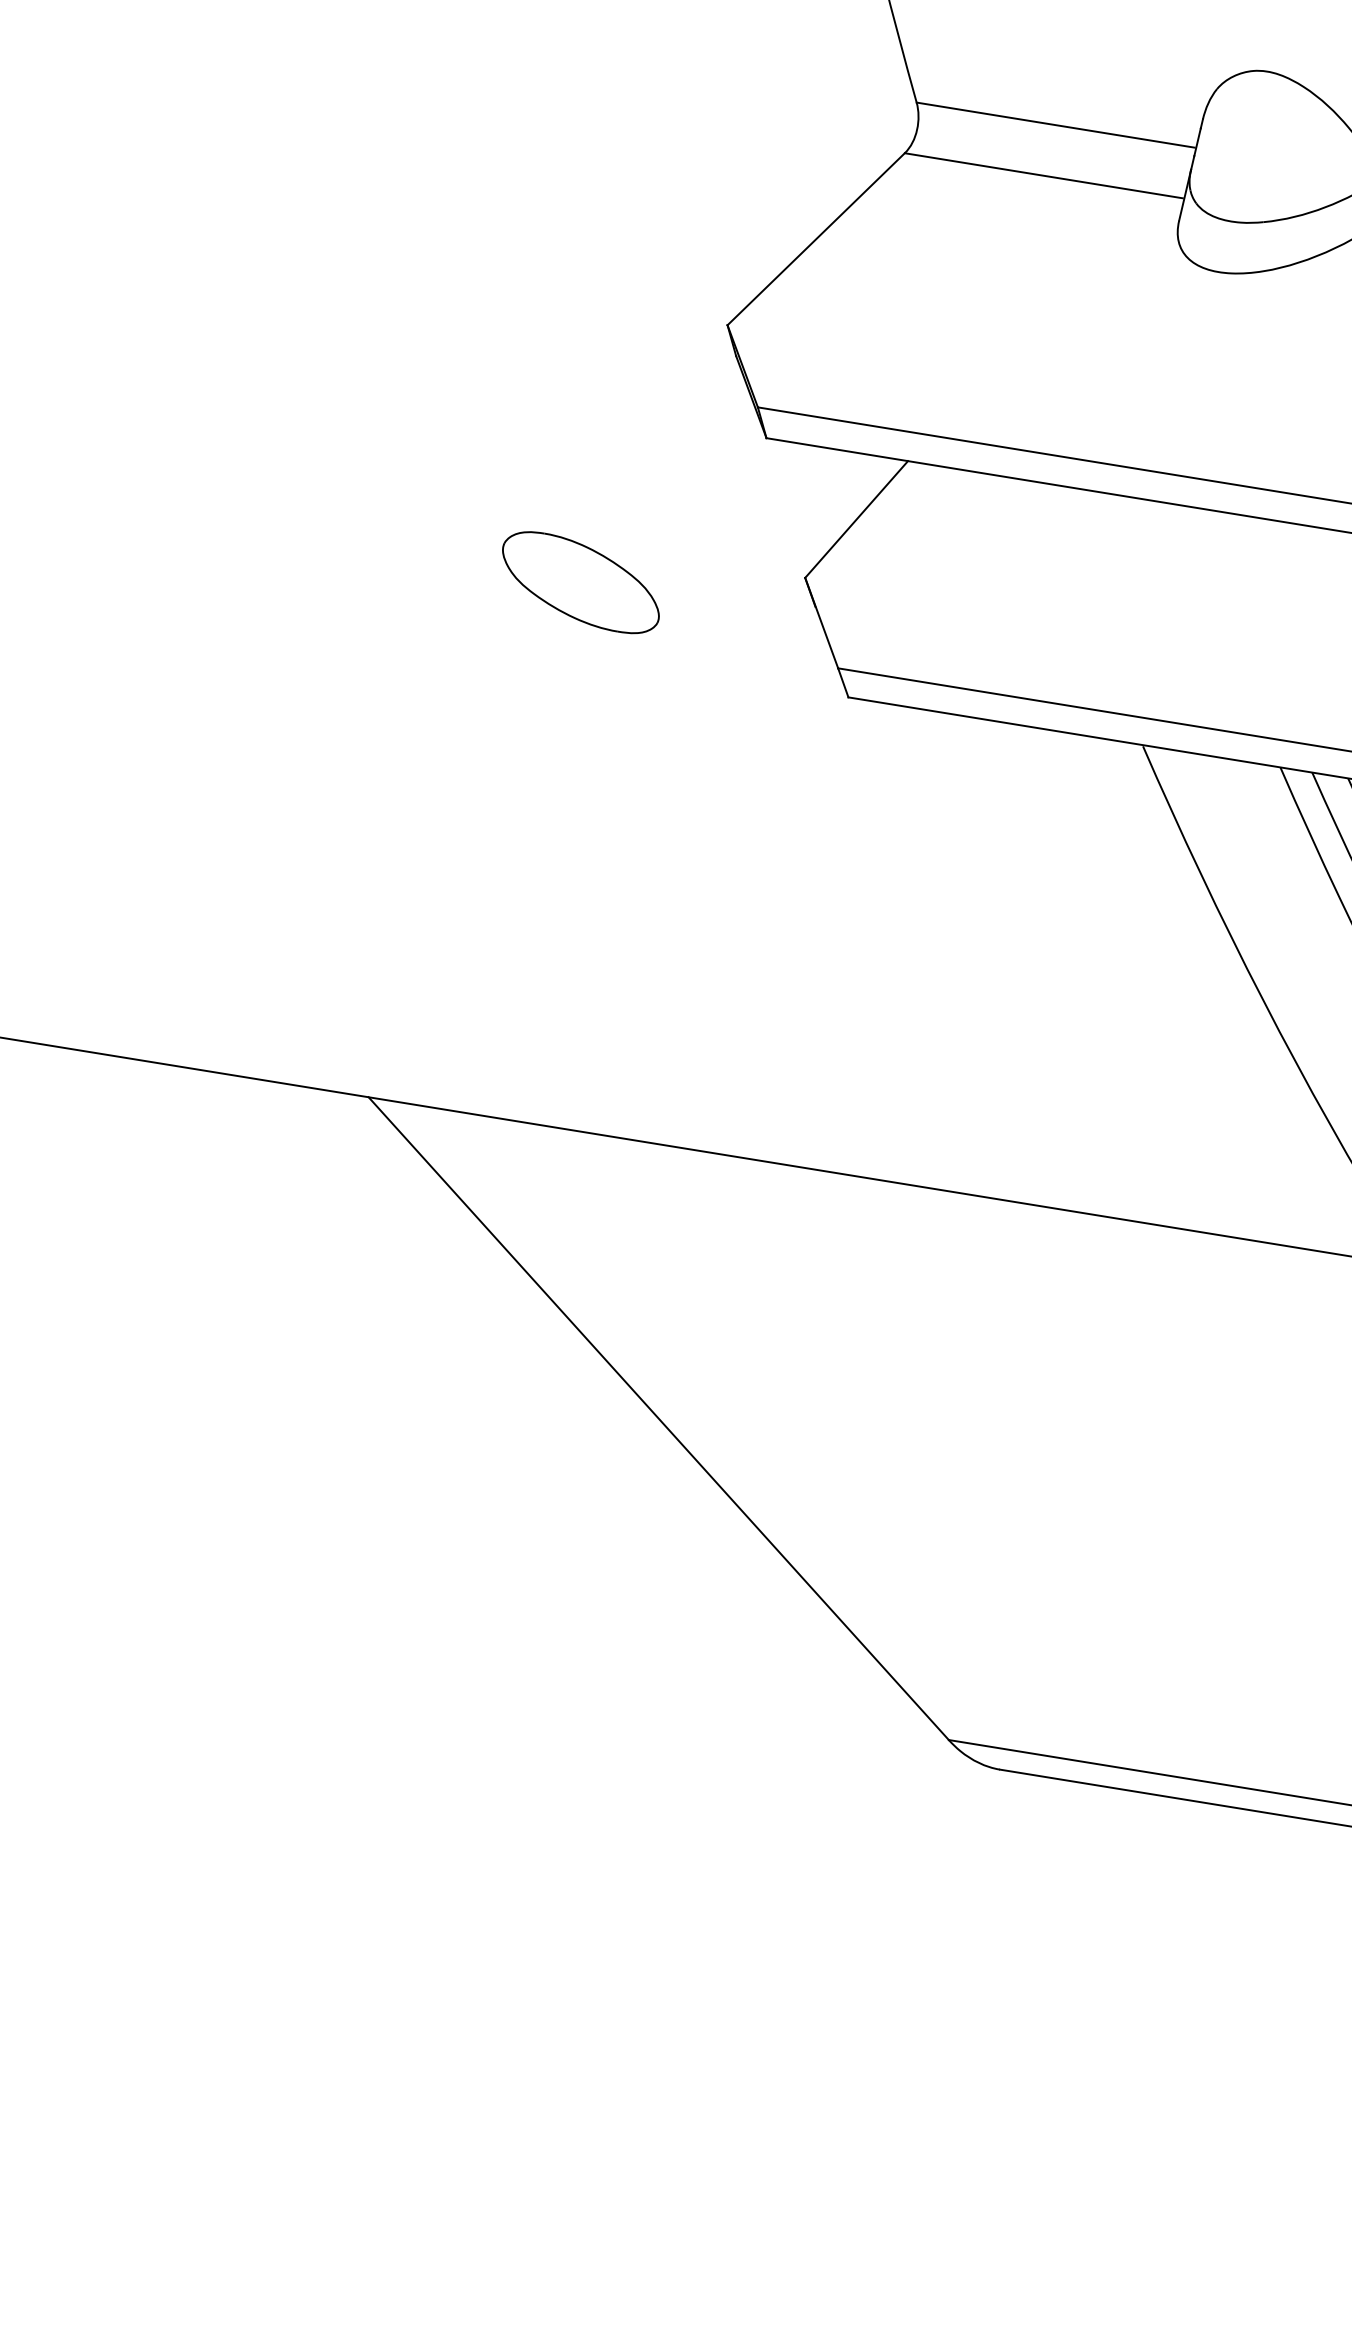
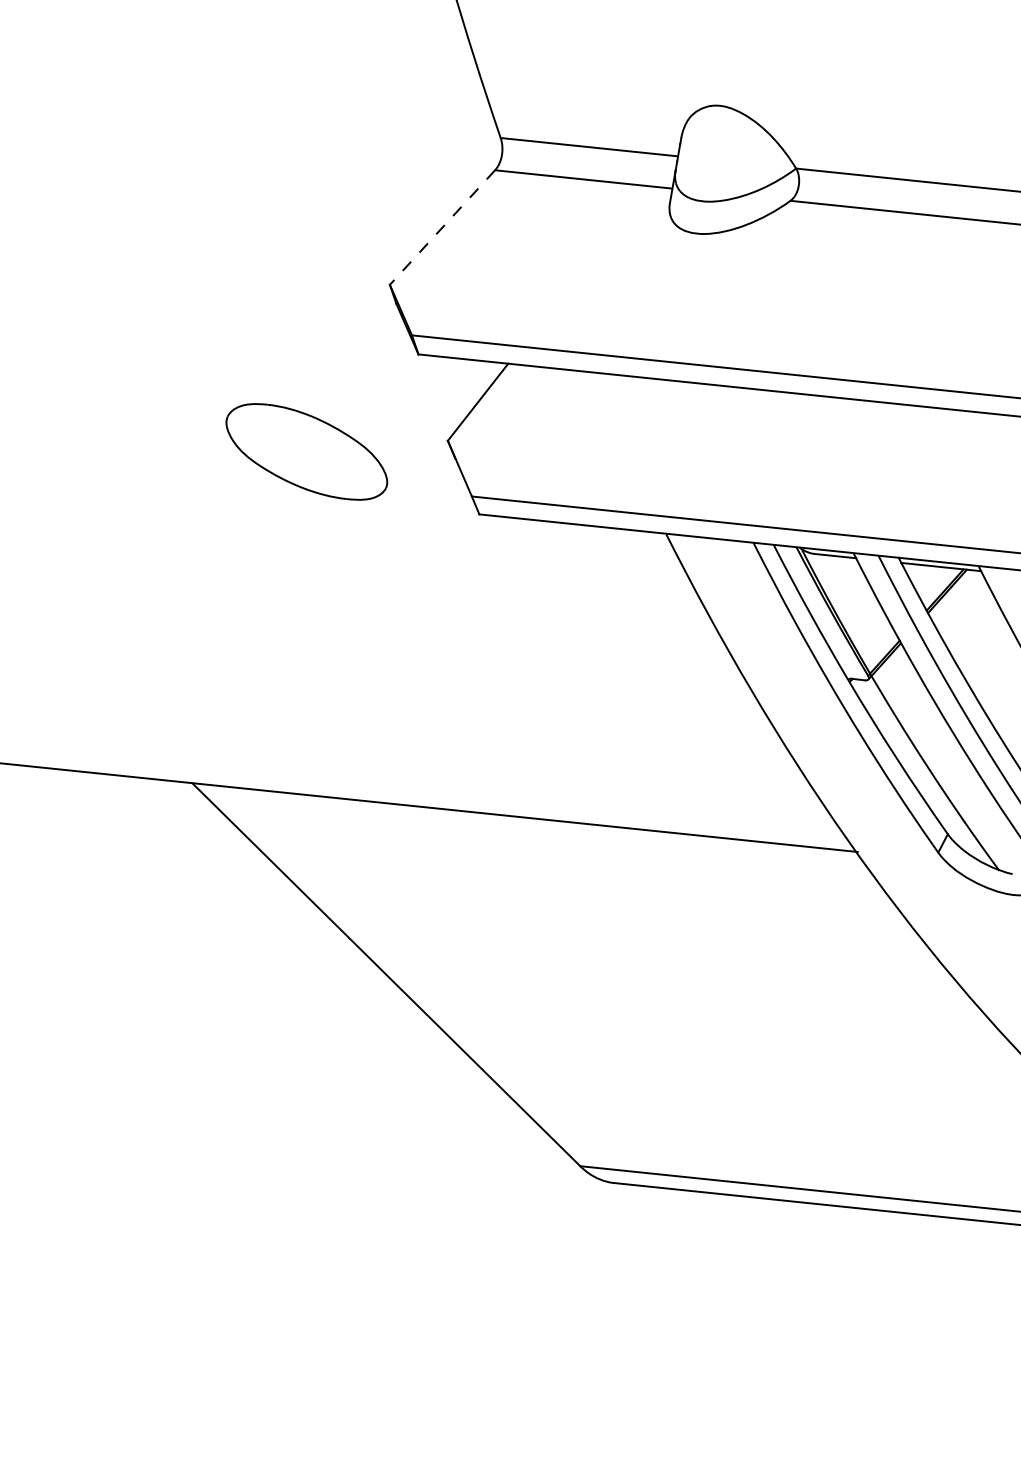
line: (816, 239) -> (442, 227), solid -> dashed
part: (581, 581) -> (307, 451), size x1.6

